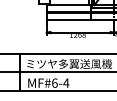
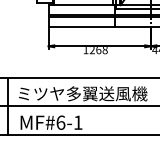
text: (66, 82) -> (78, 121), MF#6-4 -> MF#6-1

